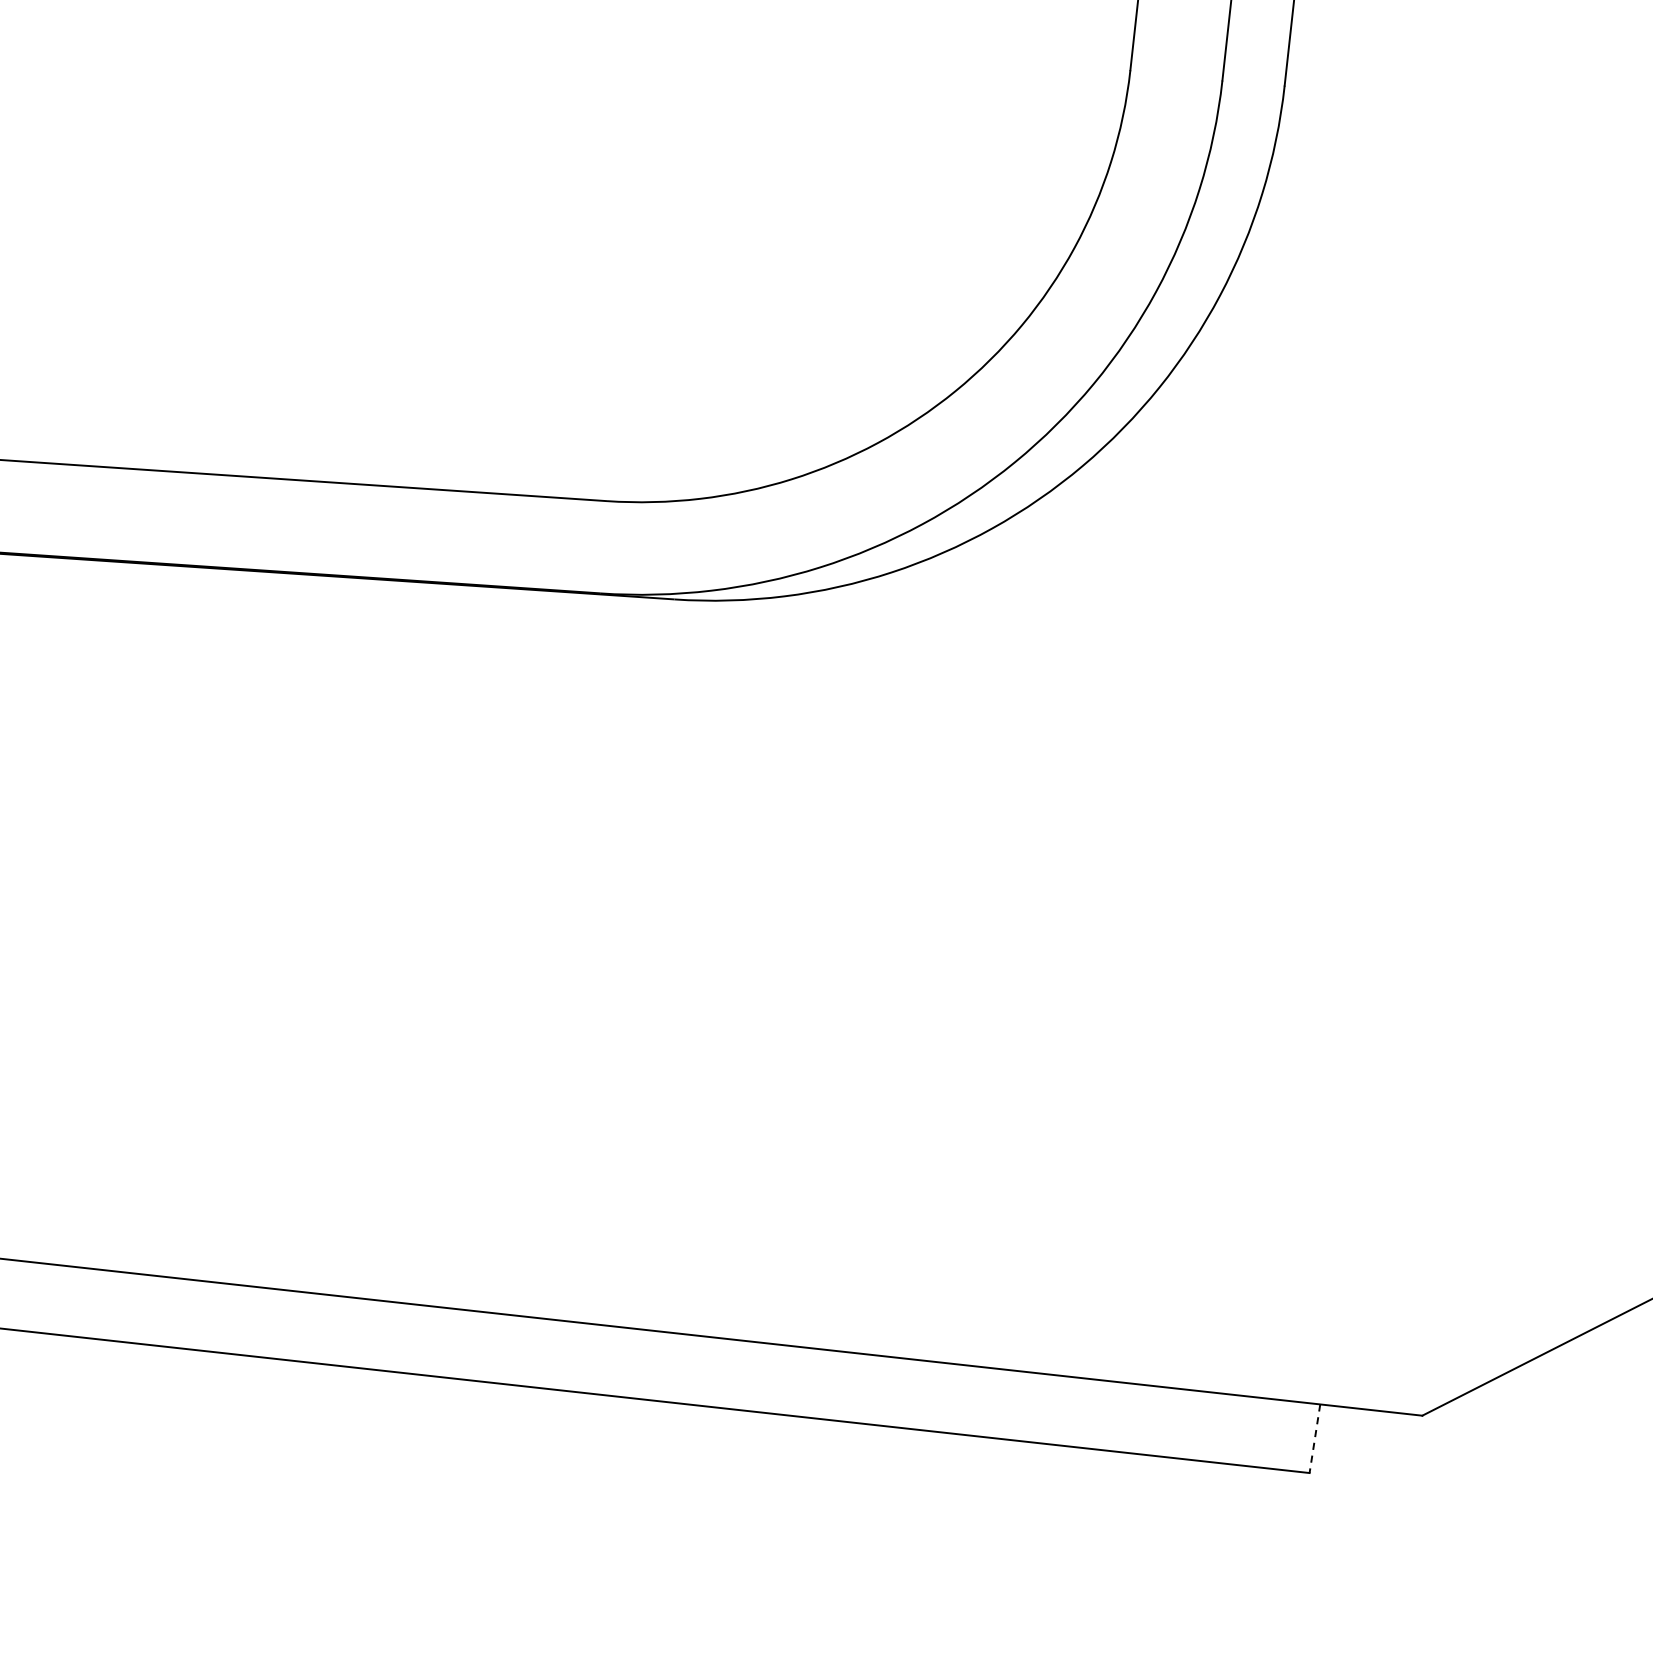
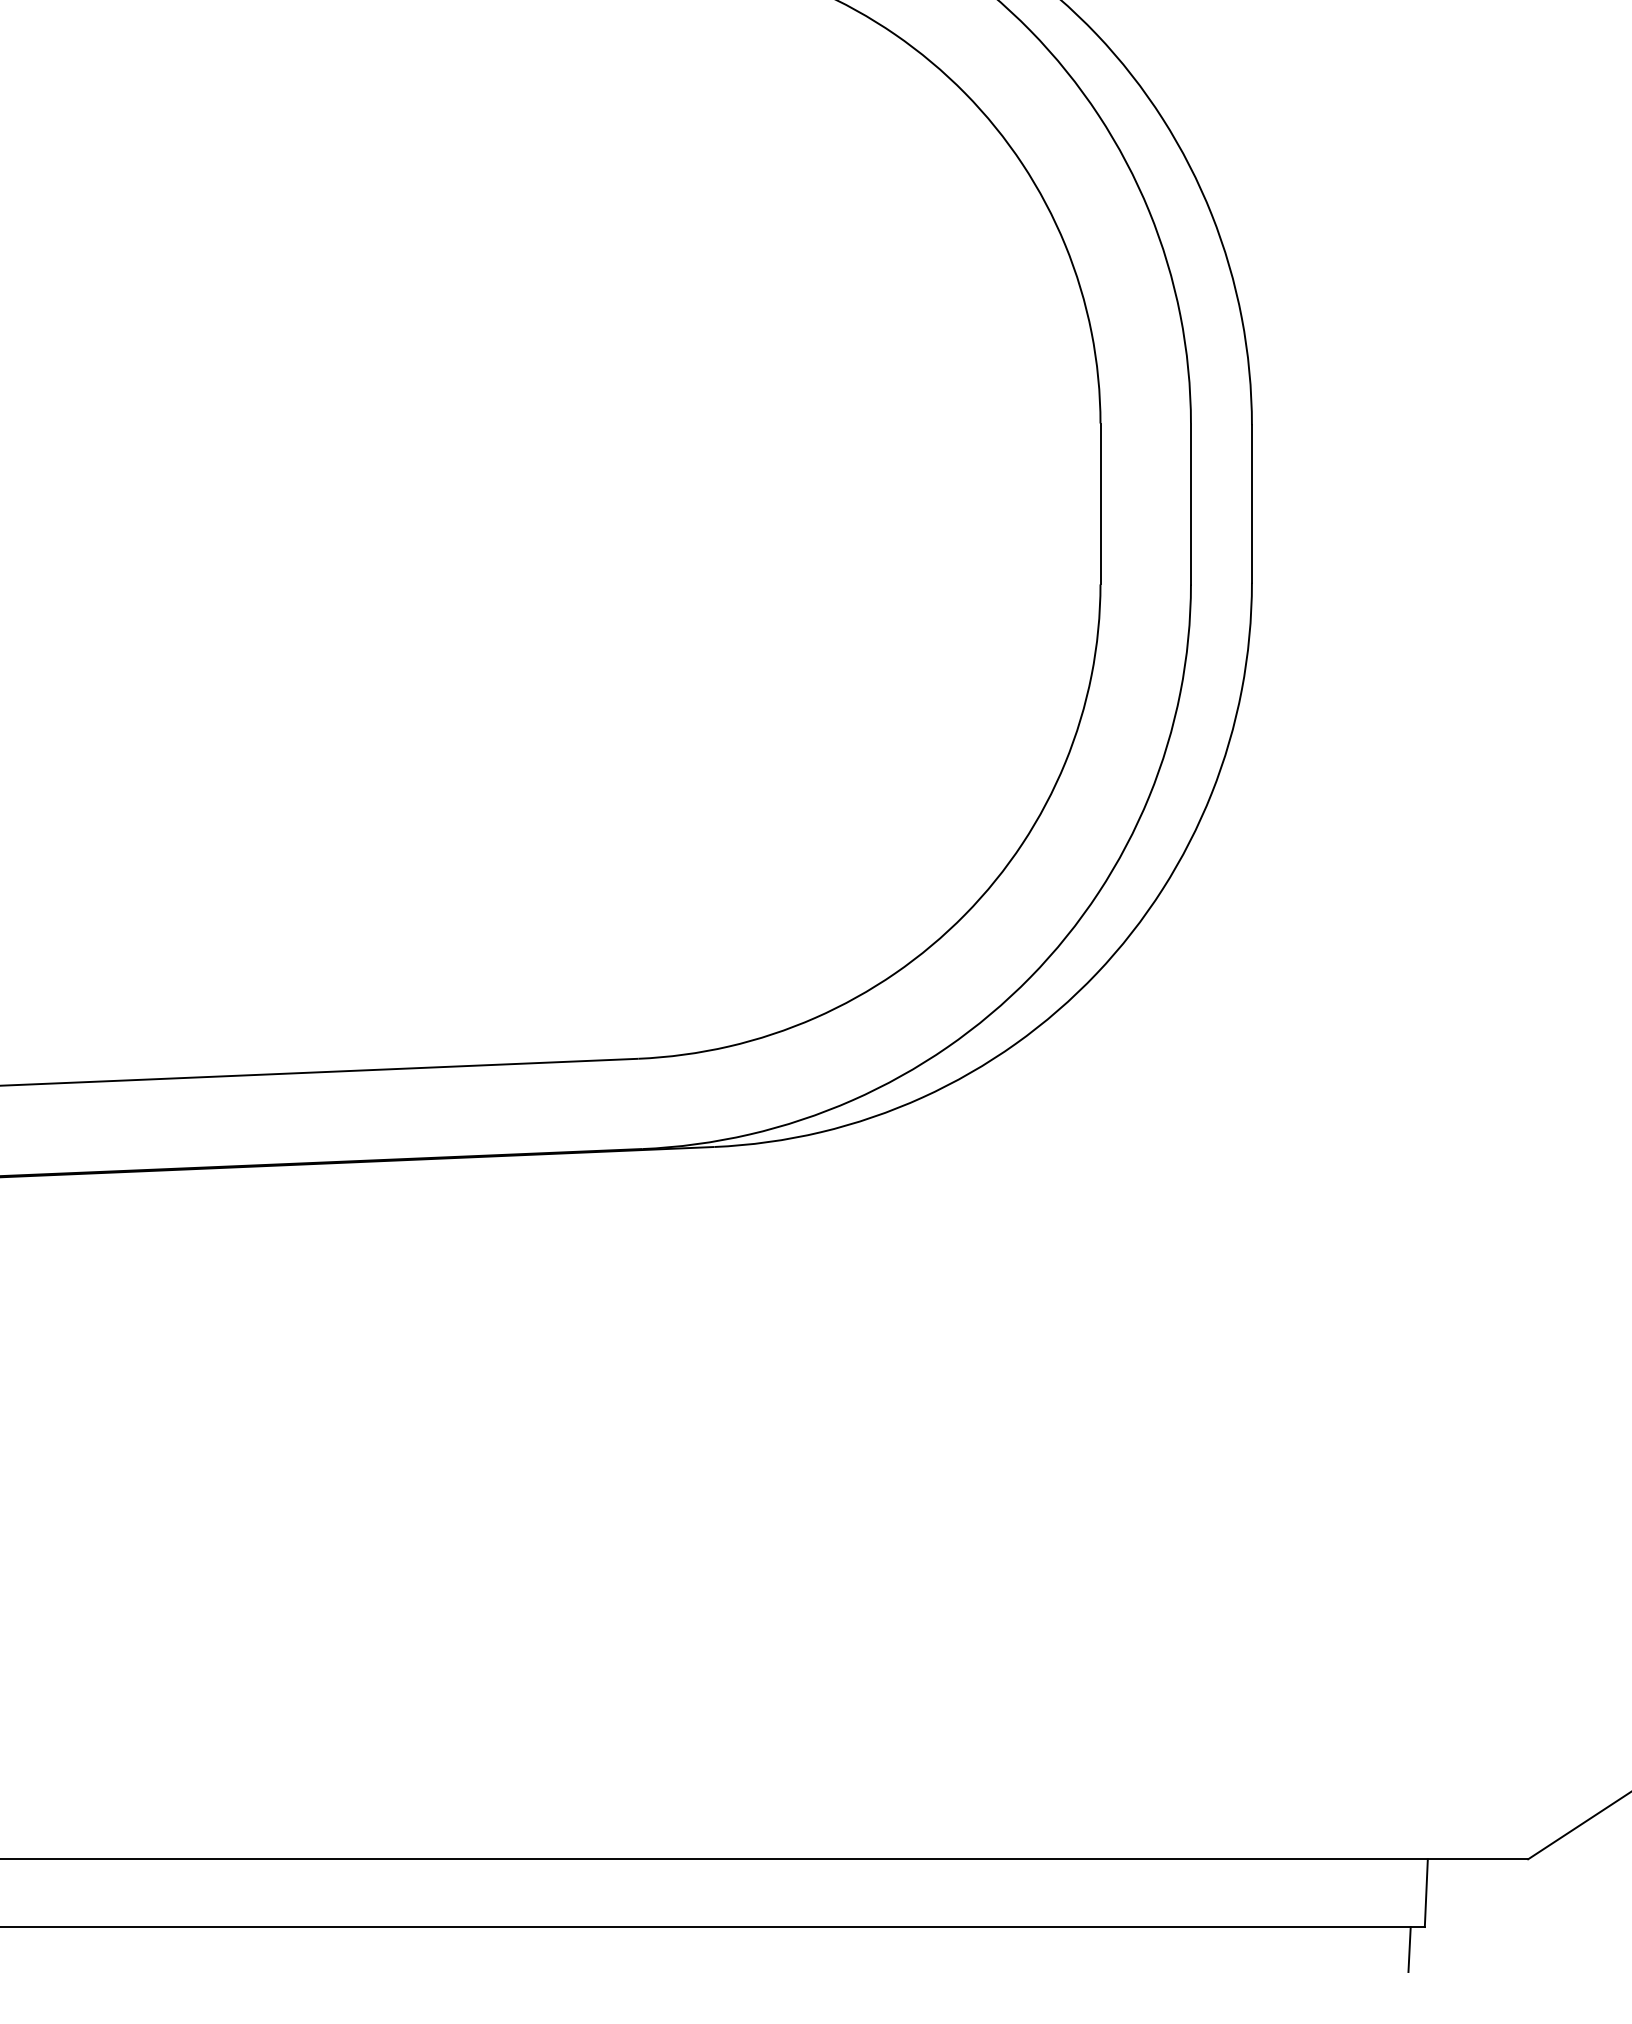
line: (1315, 1439) -> (1426, 1893), dashed -> solid
line: (1291, 1494) -> (1409, 1949), added

